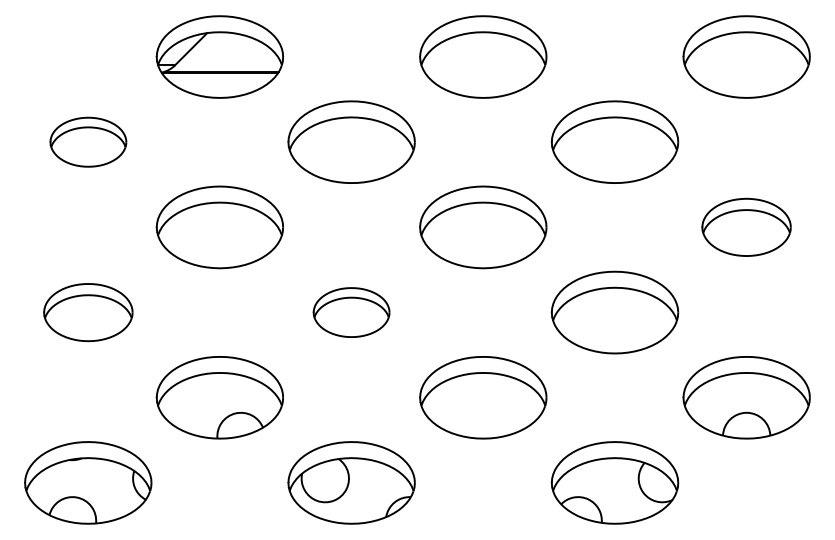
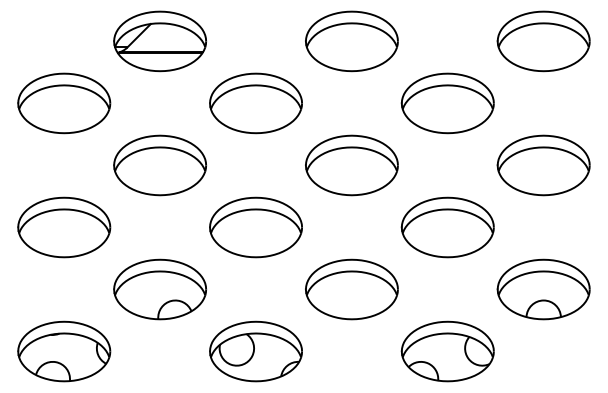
part: (88, 142) -> (64, 103), size x1.67
part: (746, 227) -> (543, 165), size x1.43
part: (88, 312) -> (64, 227), size x1.43
part: (350, 312) -> (255, 227), size x1.67

